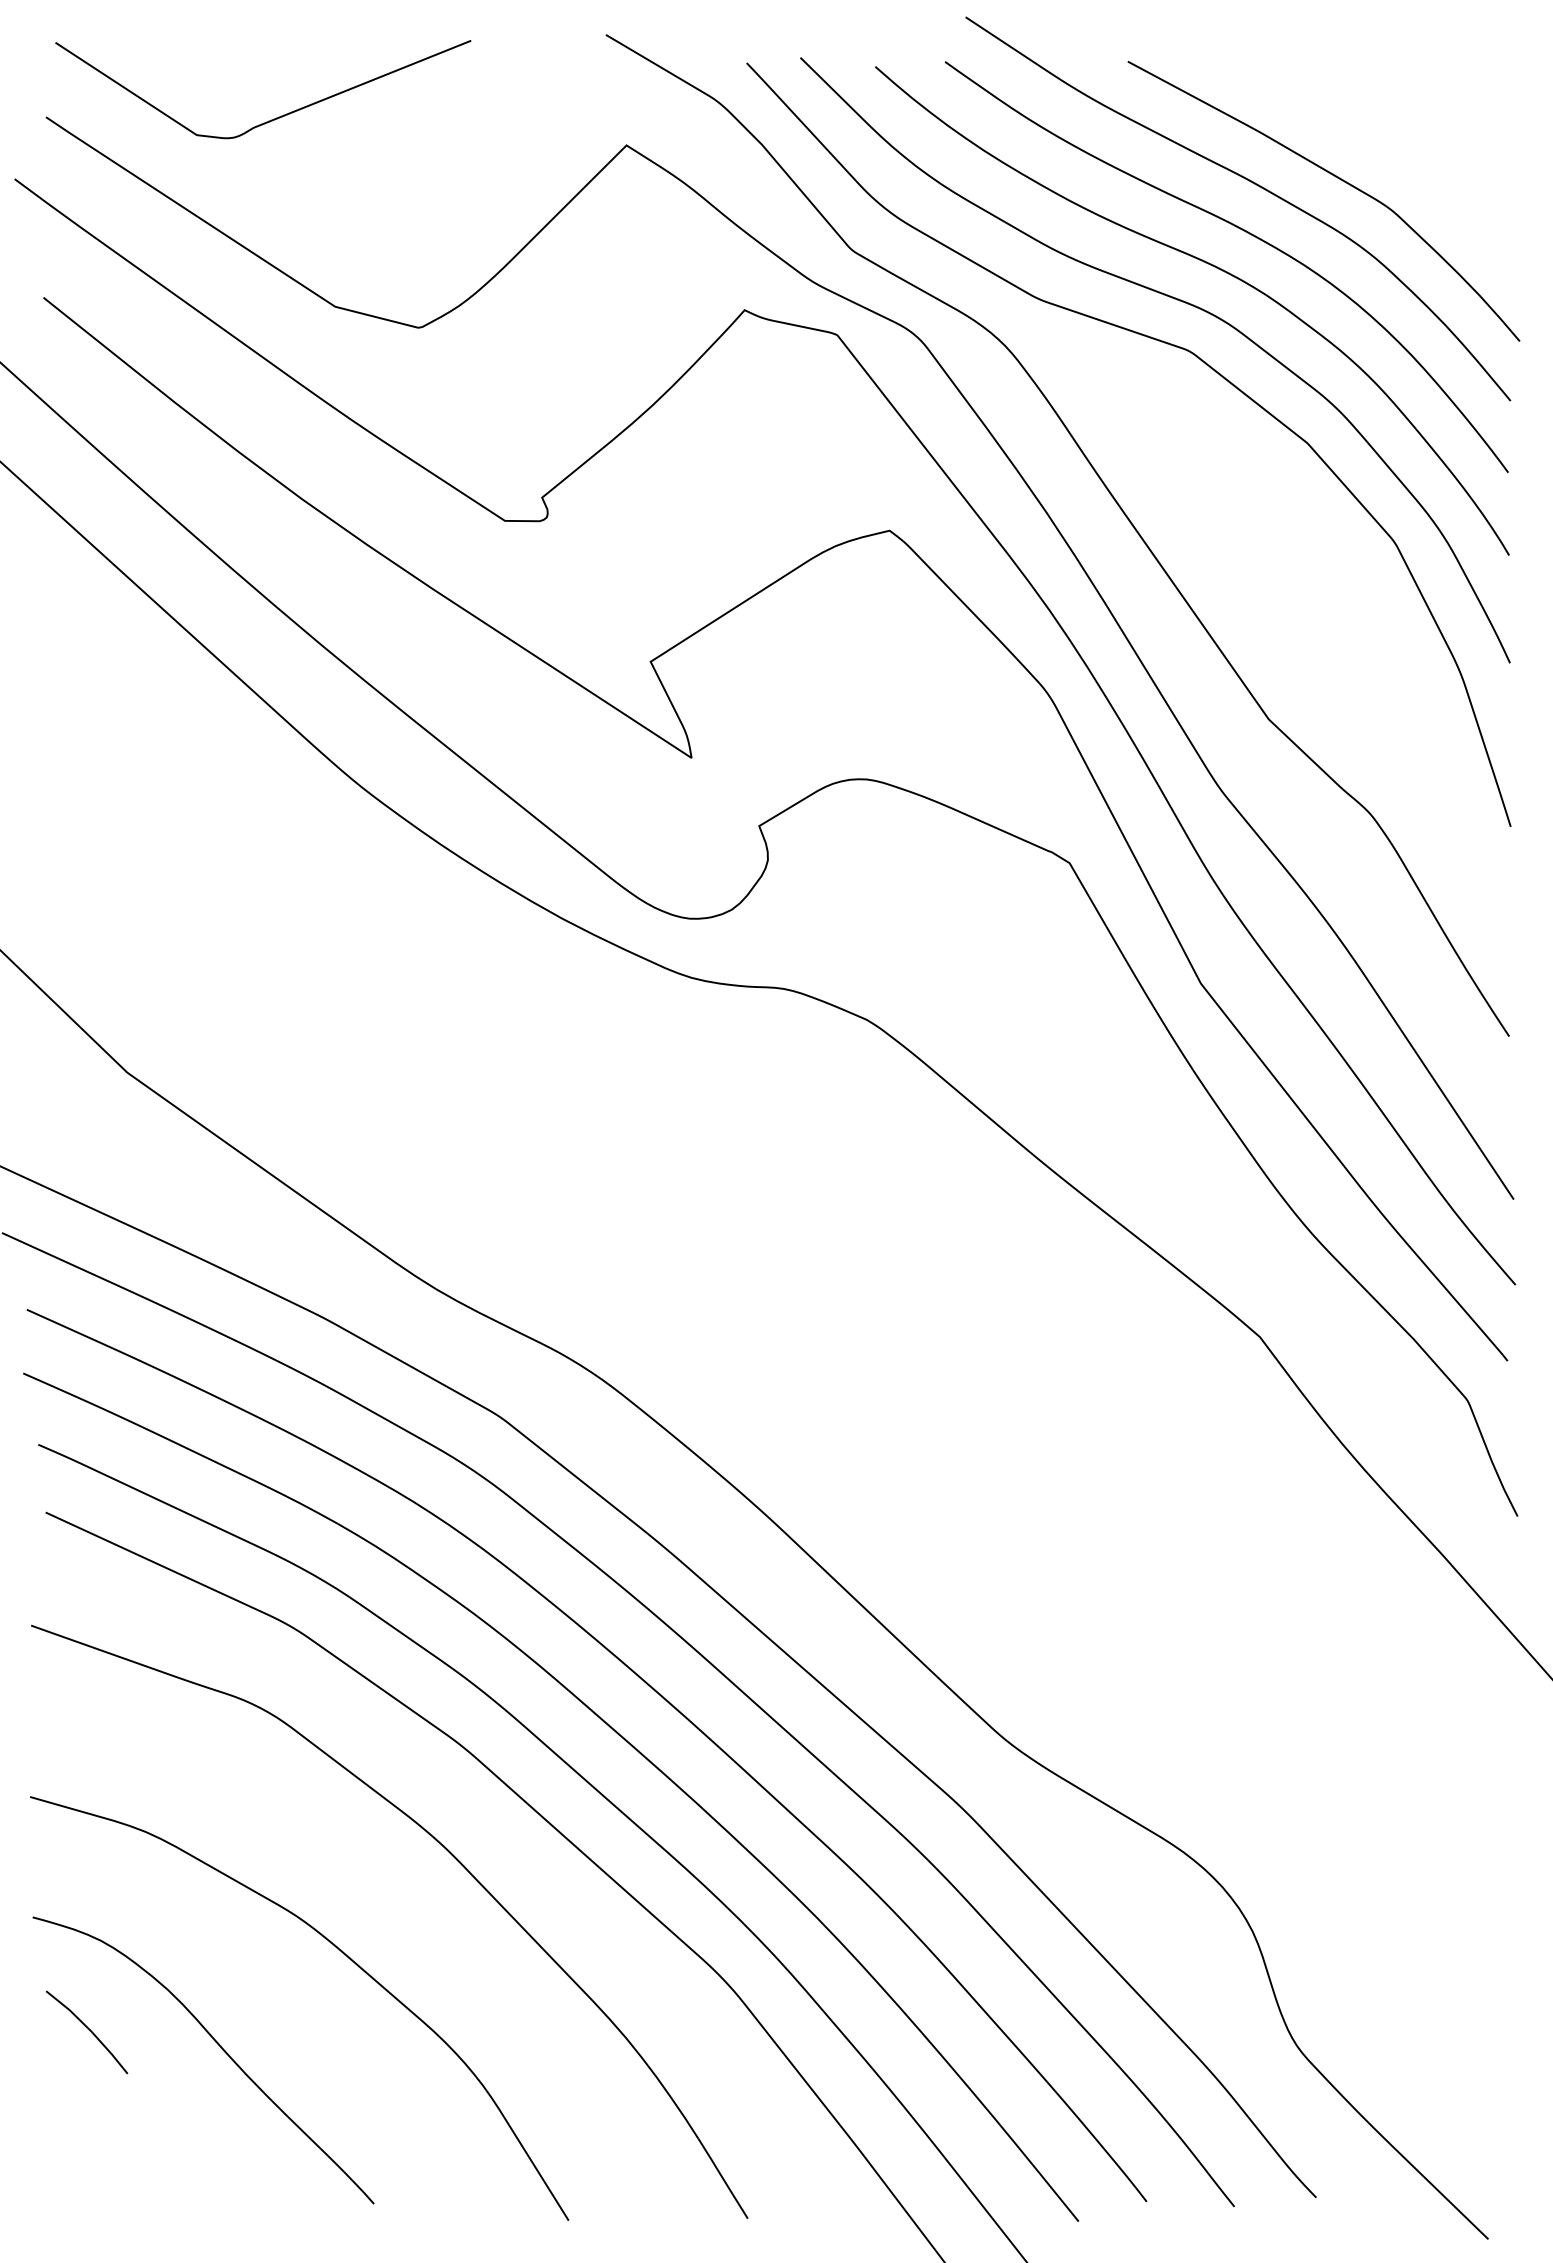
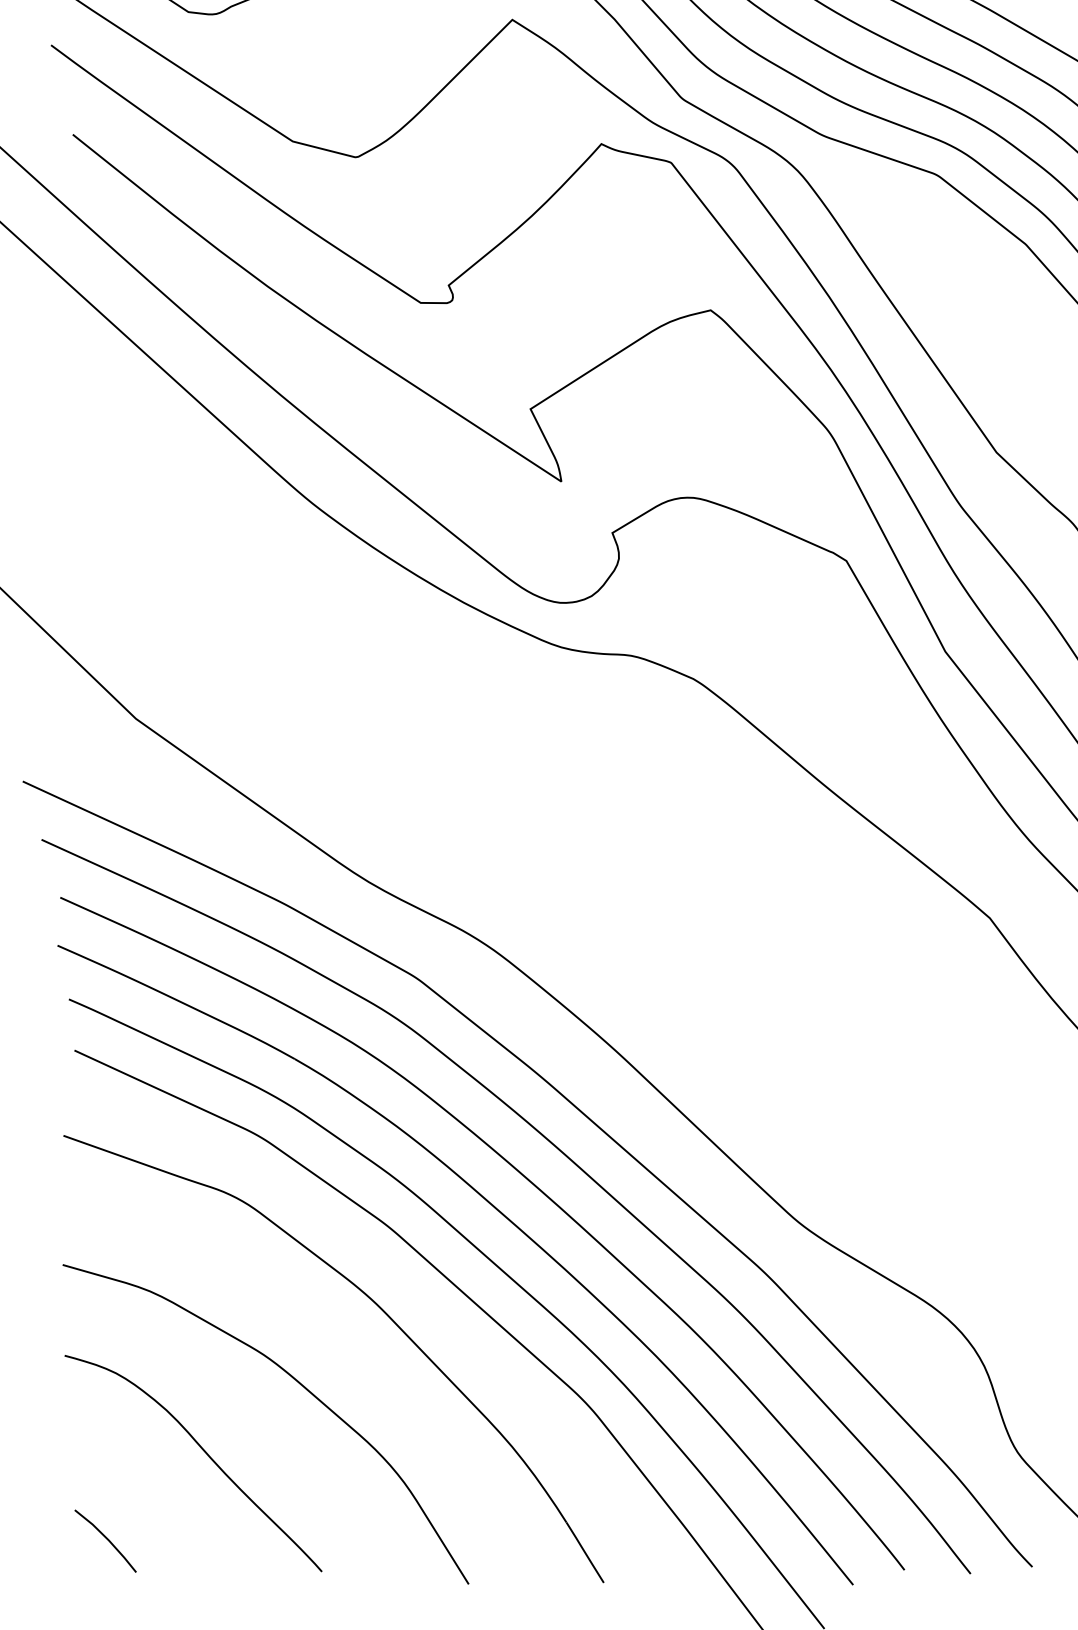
line: (88, 2030) -> (106, 1539), moved

